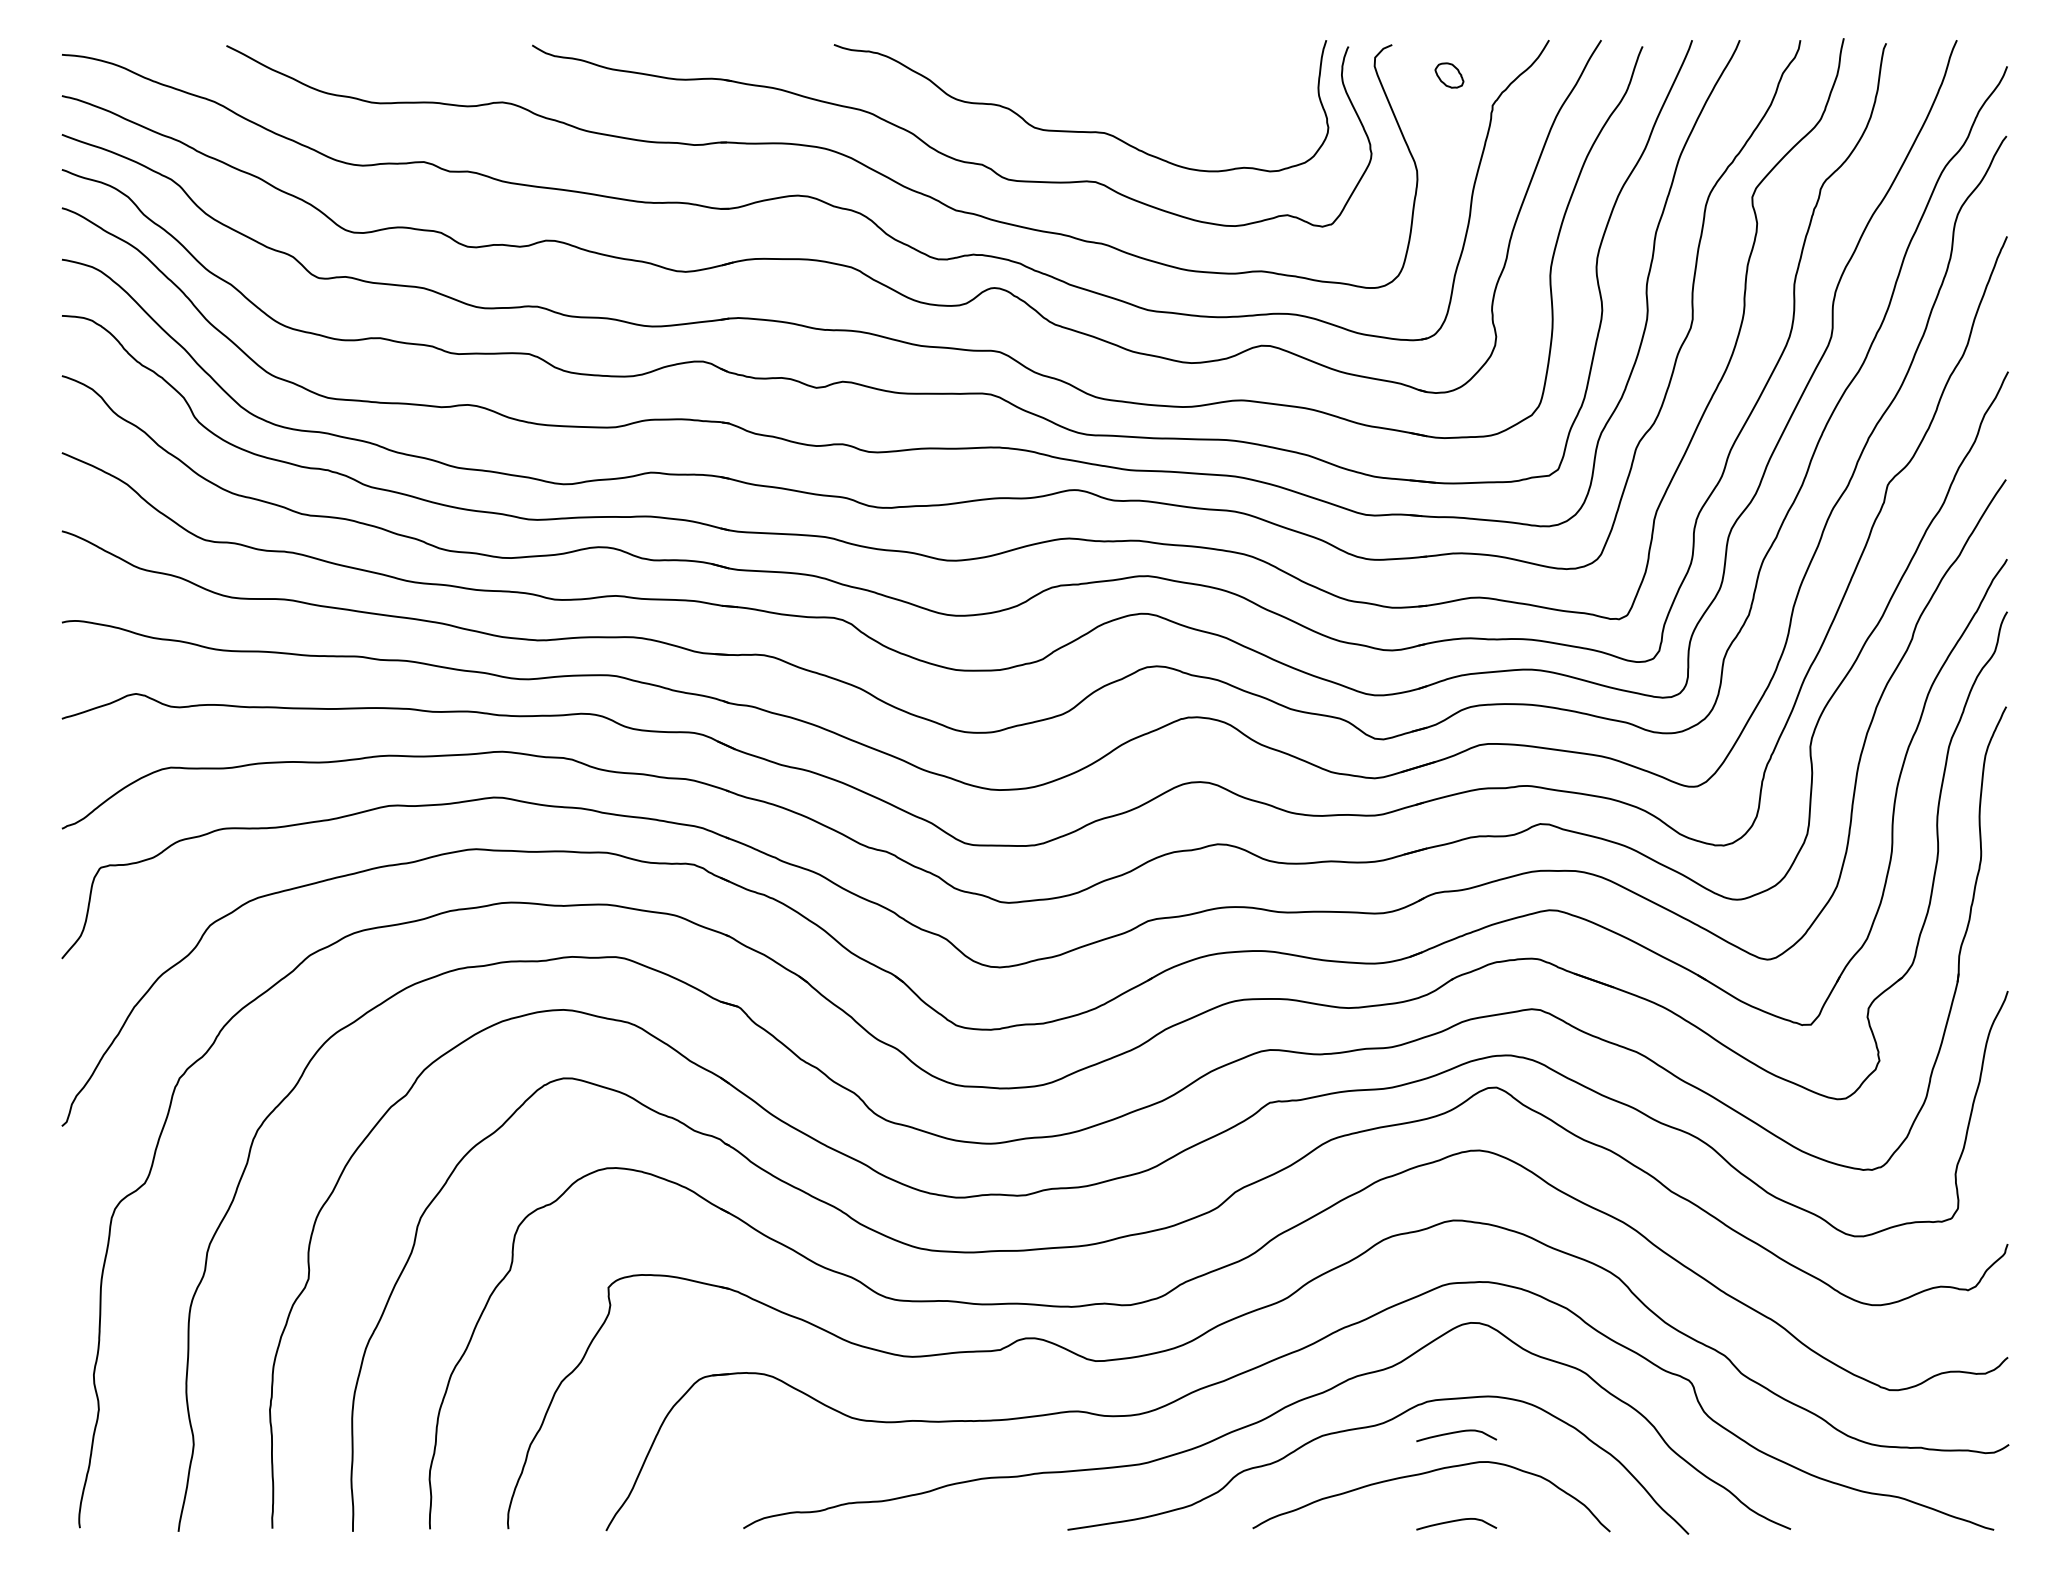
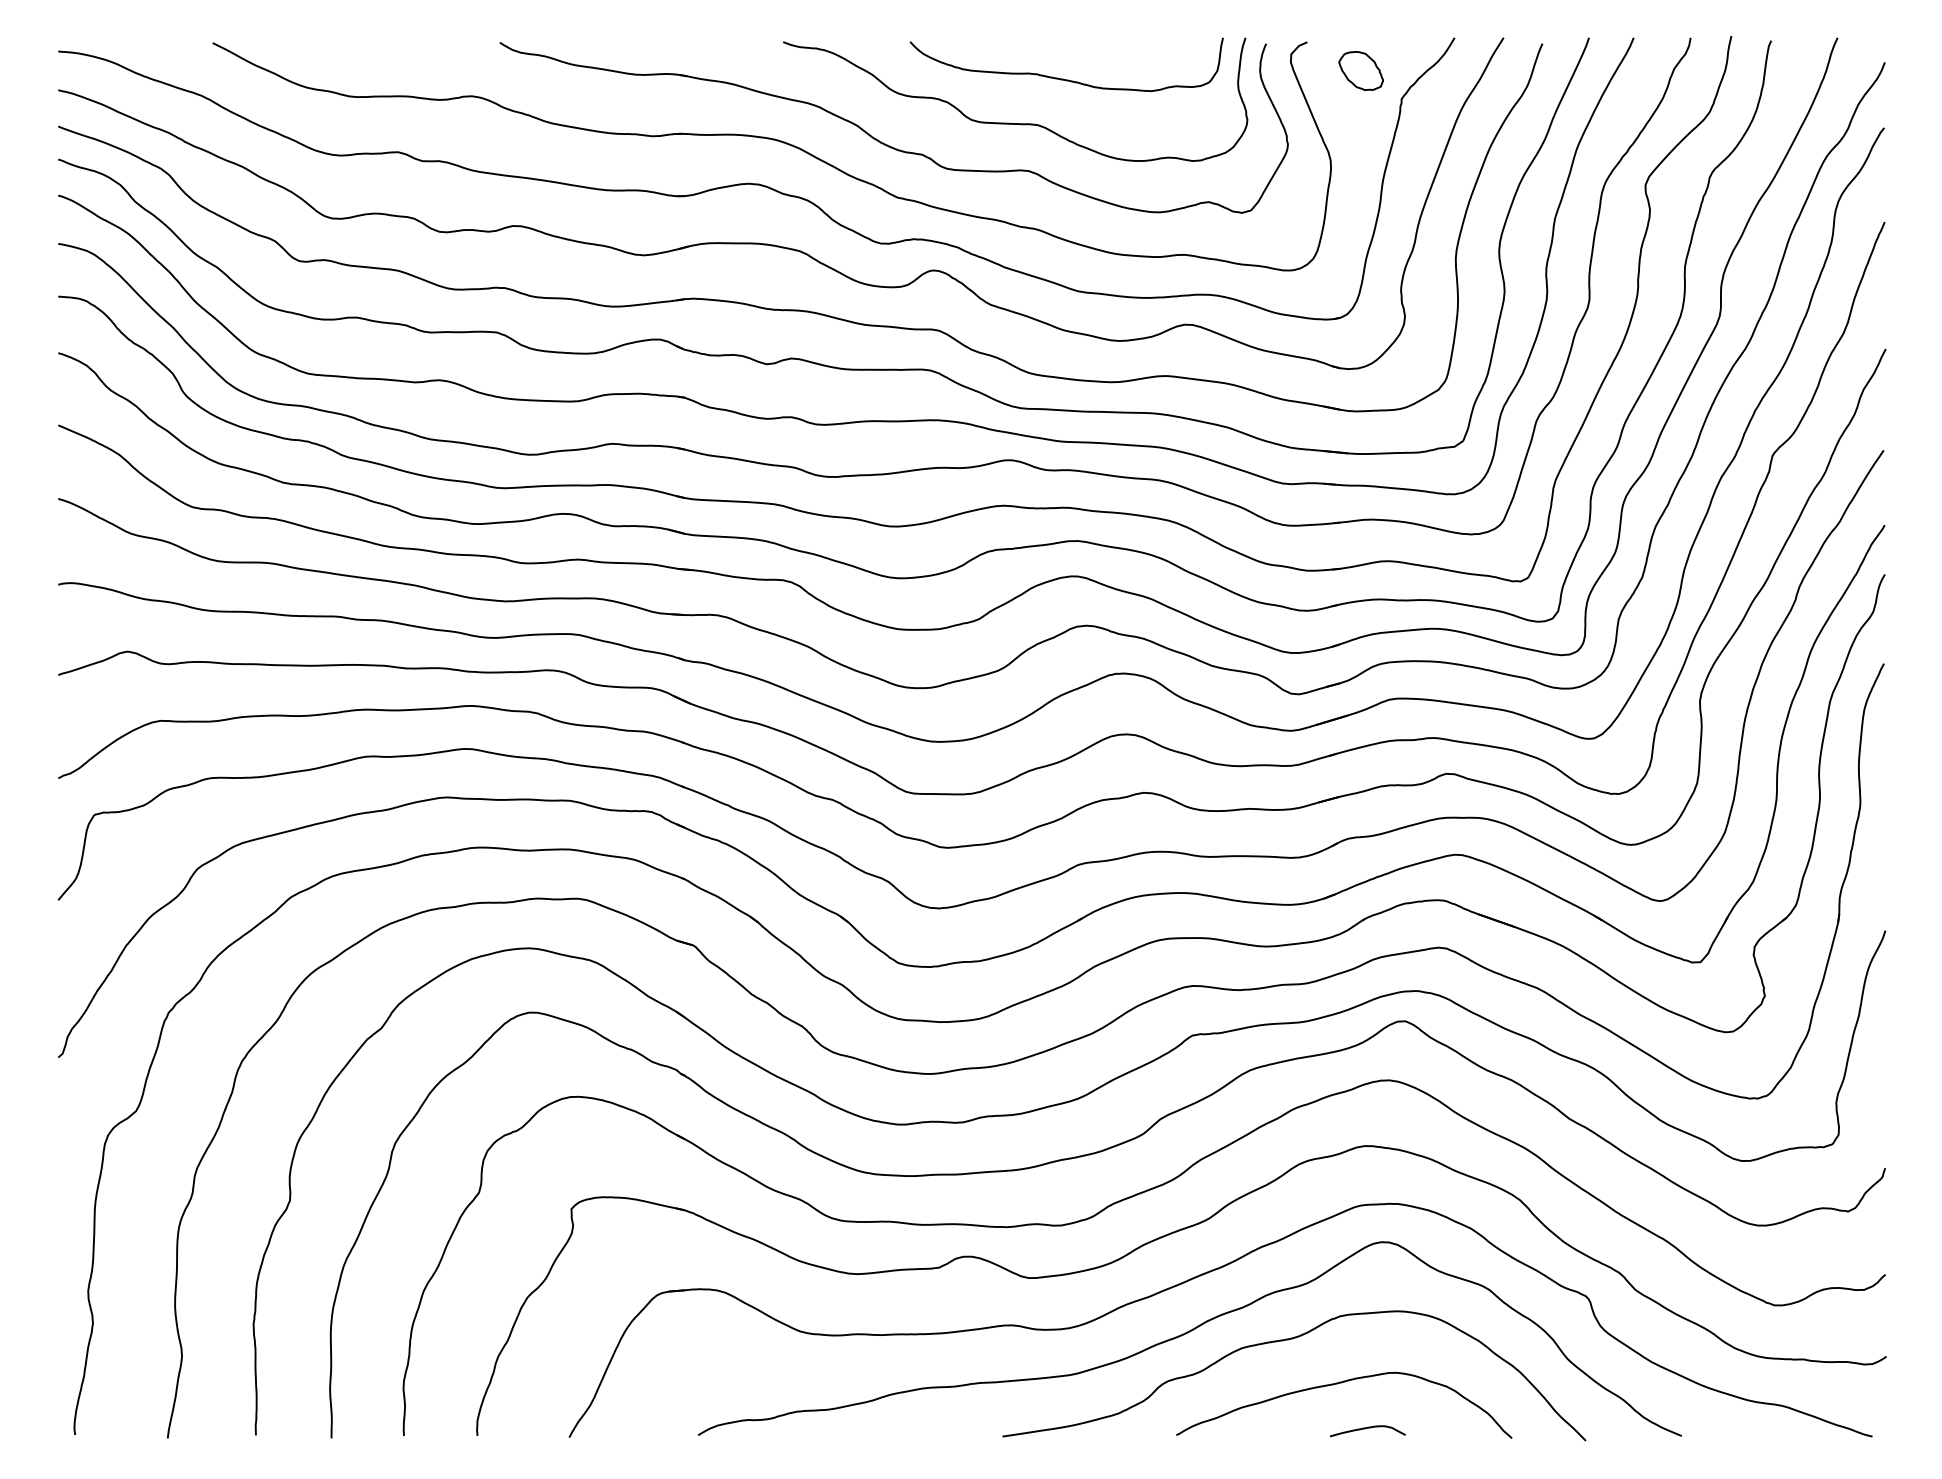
part: (1448, 75) -> (1360, 70), size x1.67
curve: (1132, 83) -> (1063, 78), added
curve: (1454, 1433) -> (1365, 1346), removed

